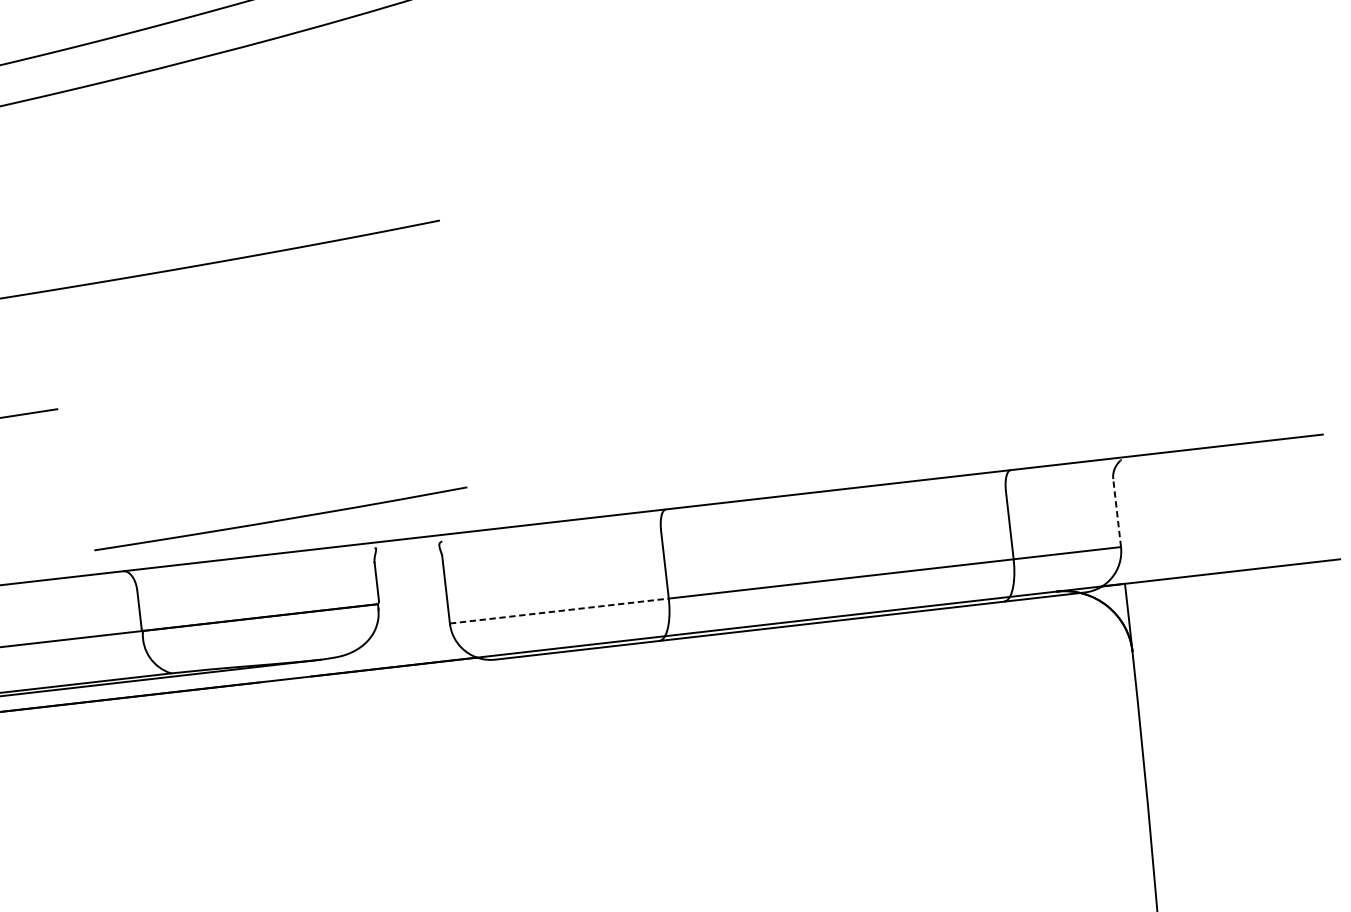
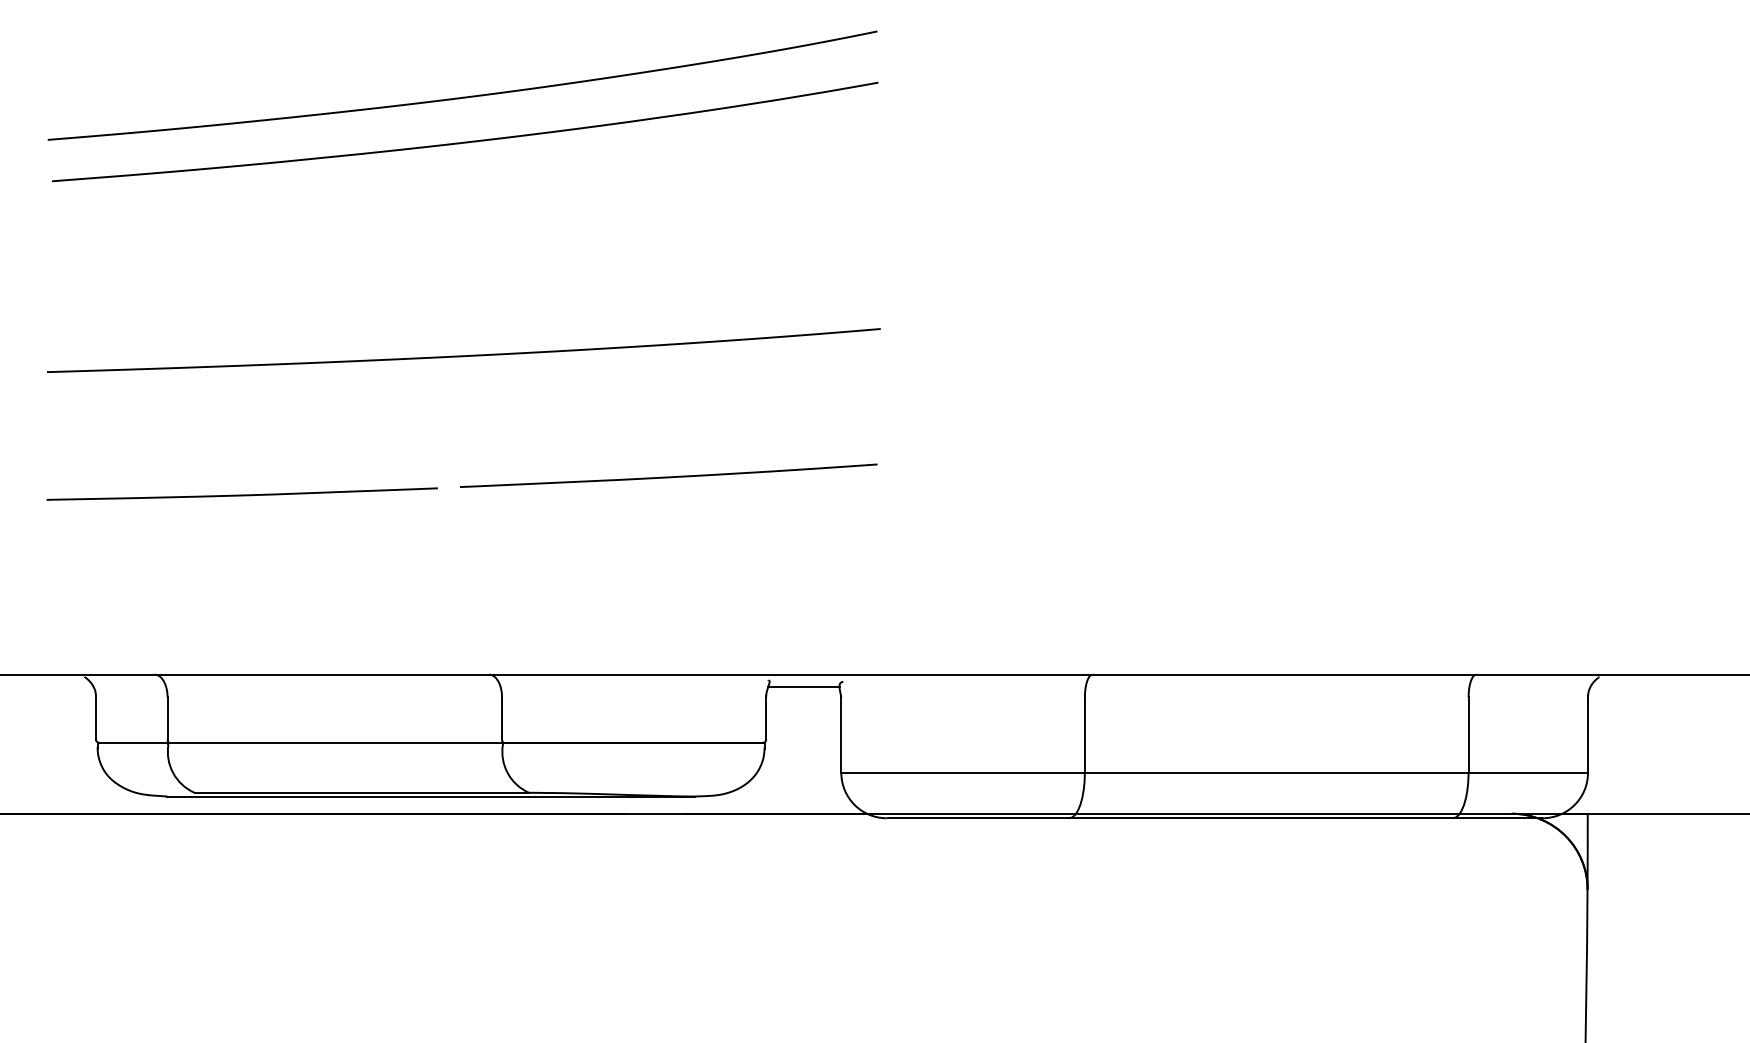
line: (1117, 512) -> (1588, 734), dashed -> solid
curve: (280, 519) -> (668, 476), moved
line: (408, 550) -> (804, 687), added
line: (559, 610) -> (963, 772), dashed -> solid

